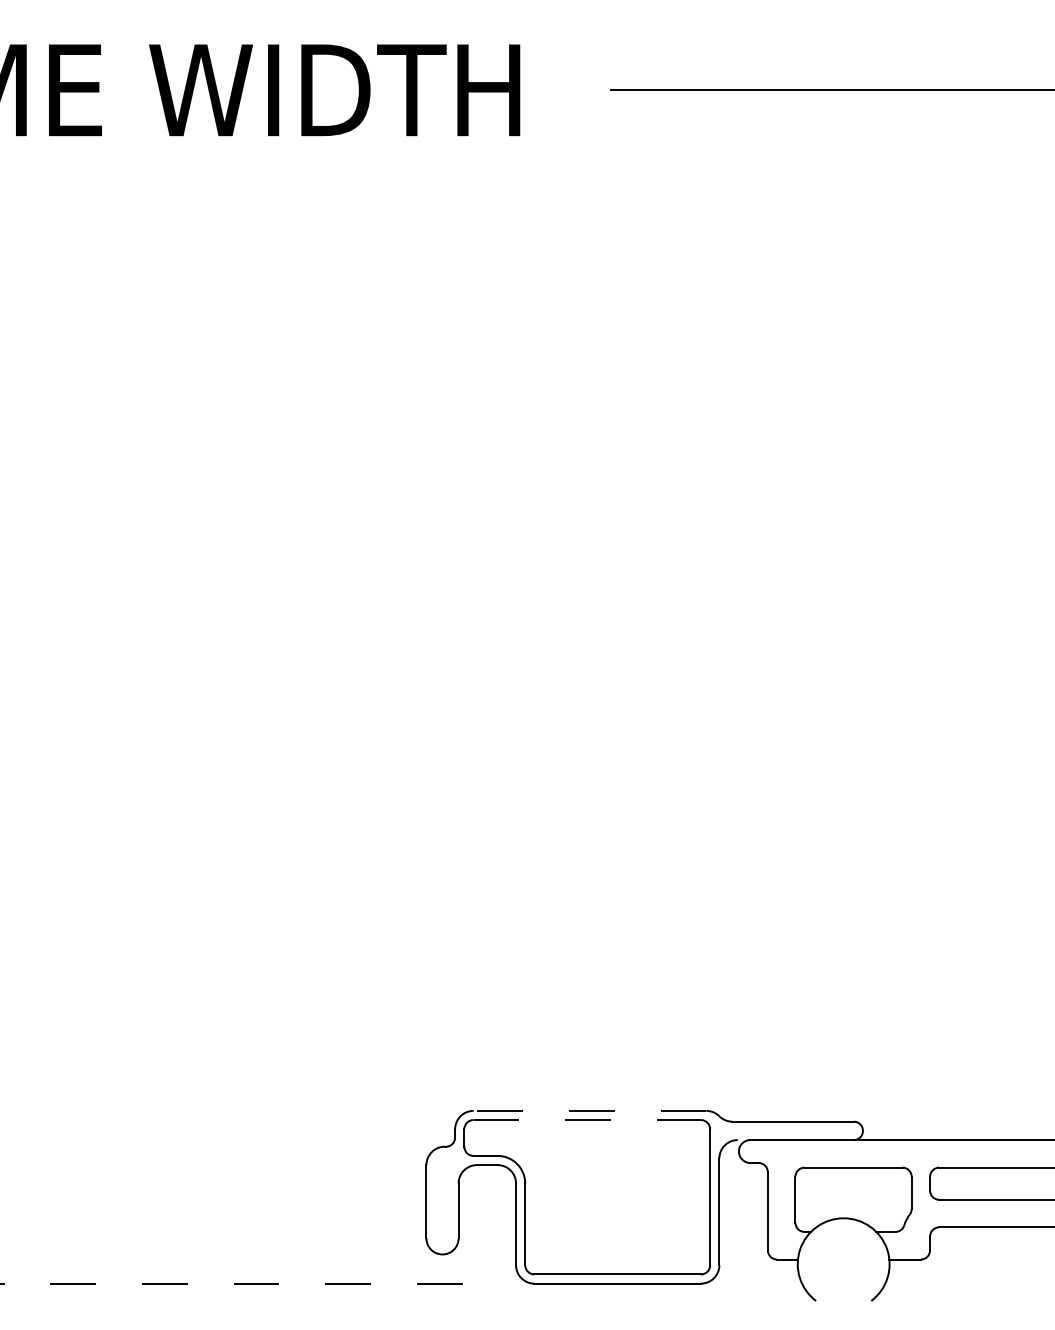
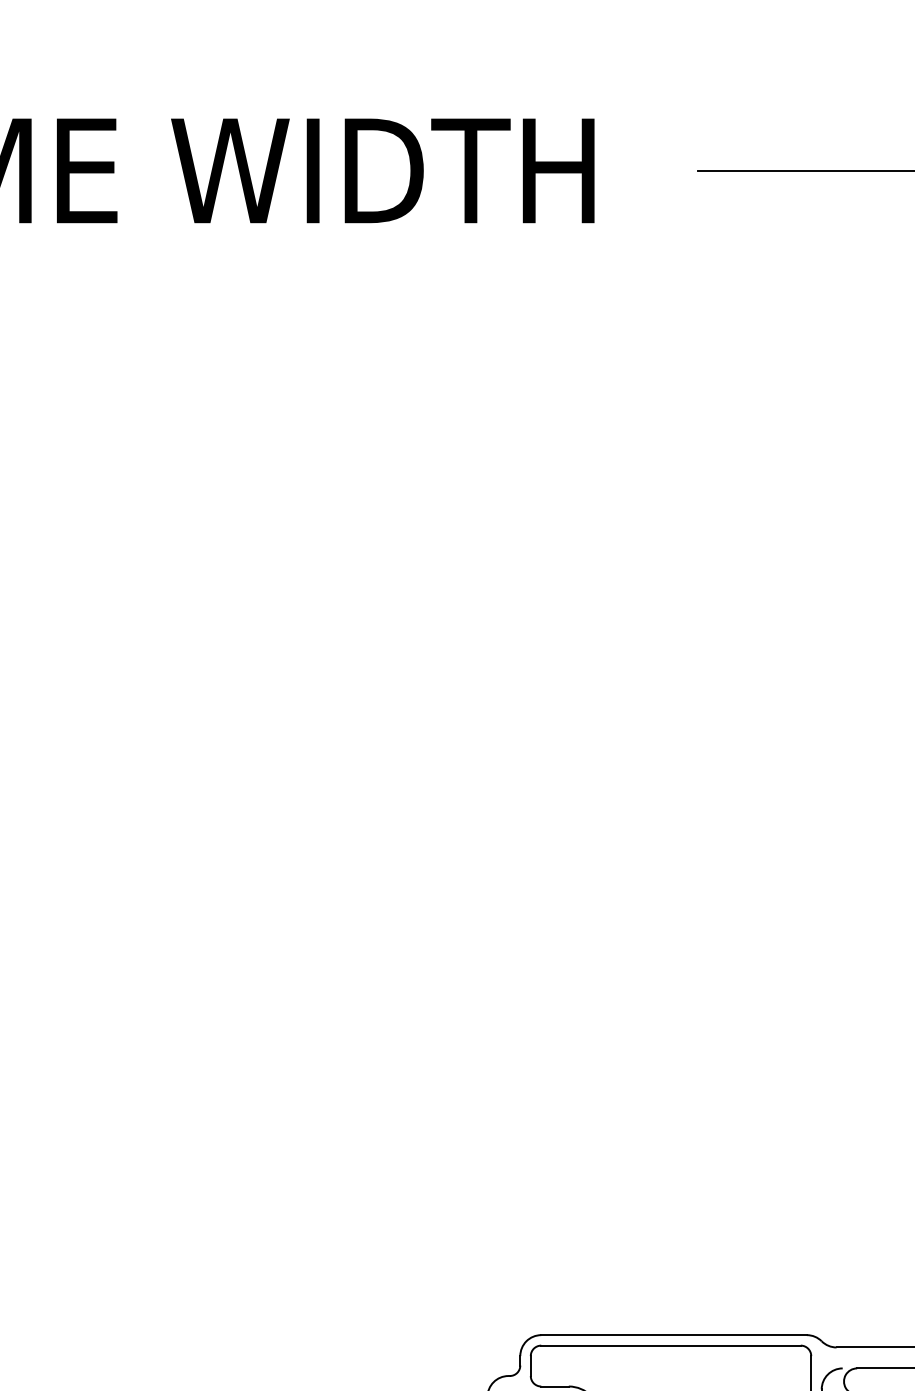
line: (589, 1110) -> (673, 1334), dashed -> solid
line: (587, 1120) -> (671, 1346), dashed -> solid

